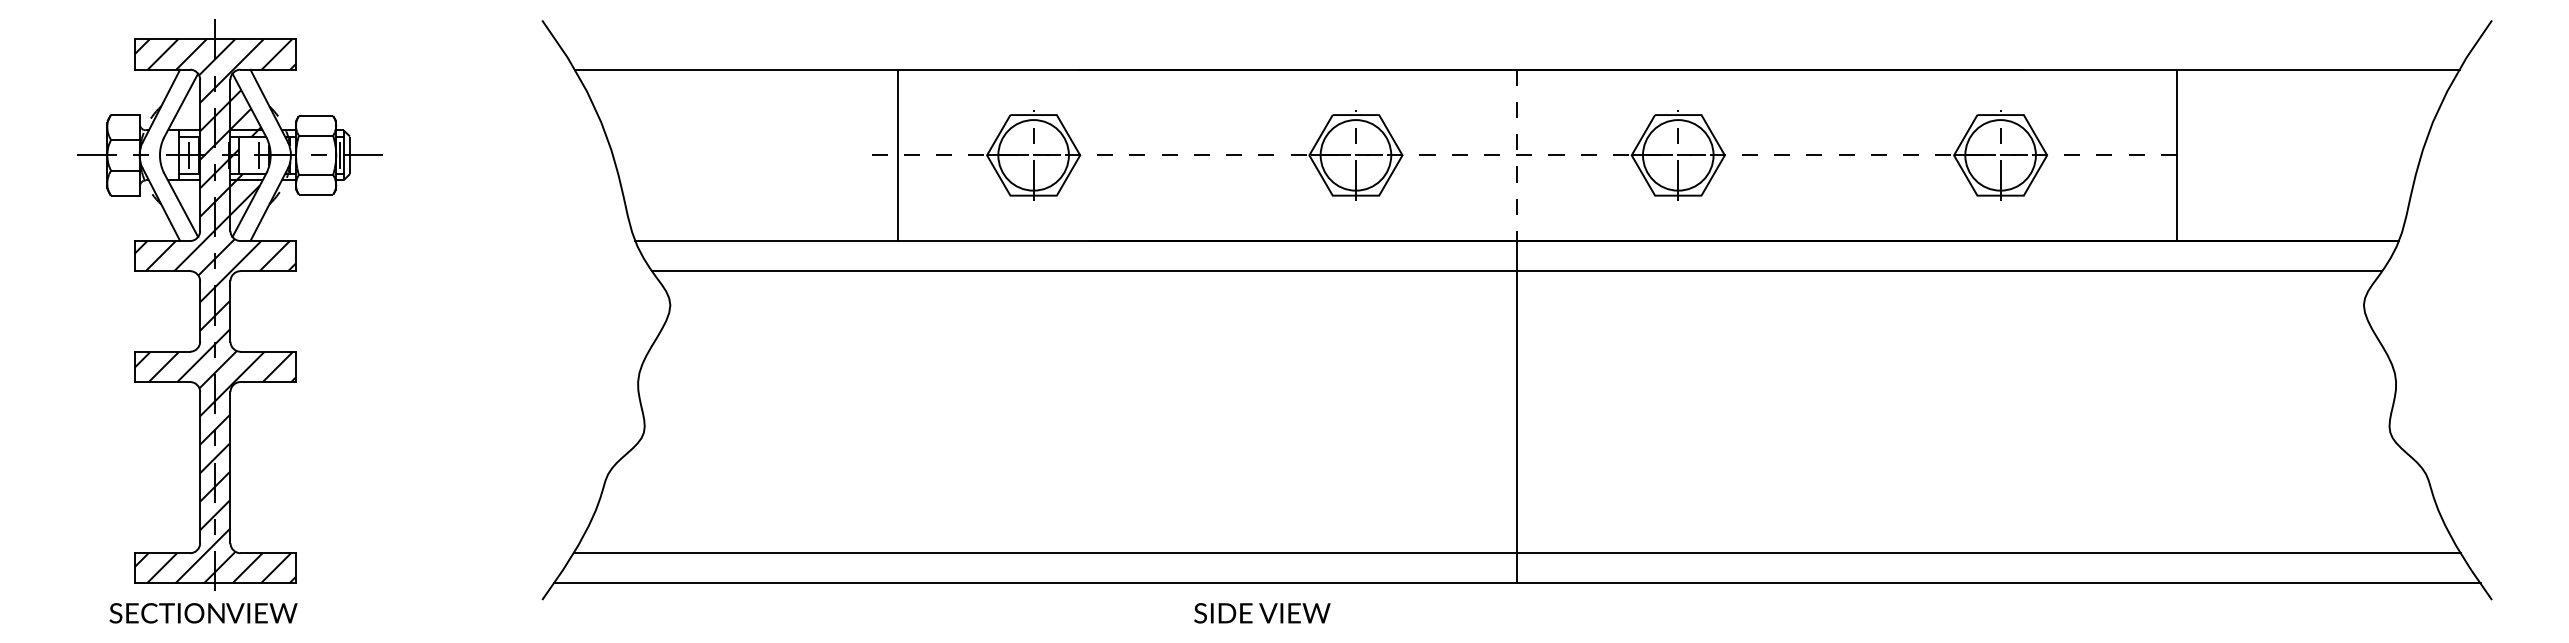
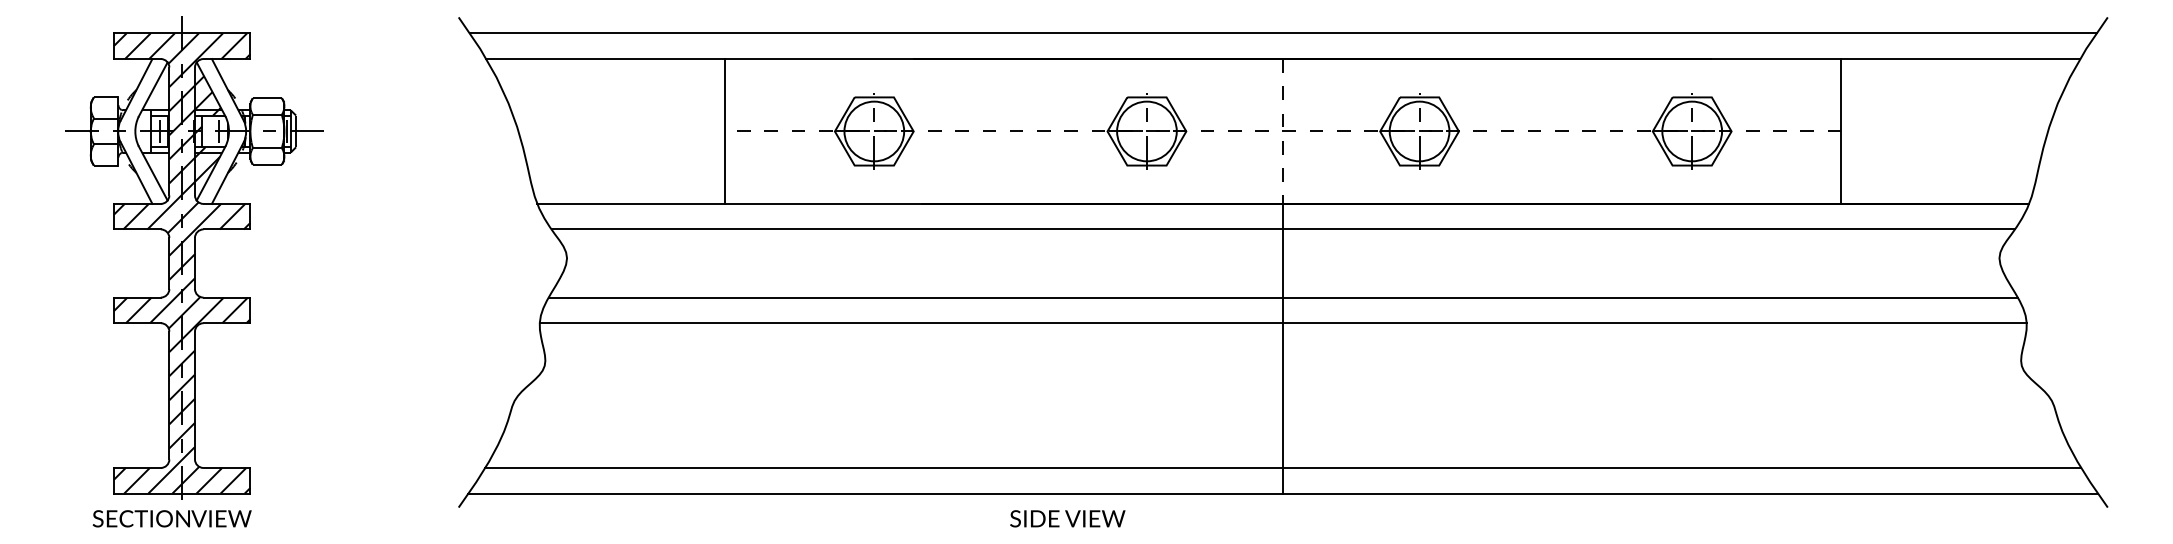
line: (1516, 39) -> (1282, 33), added
line: (897, 155) -> (725, 131), moved
line: (1516, 351) -> (1282, 297), added
line: (1516, 382) -> (1282, 323), added

